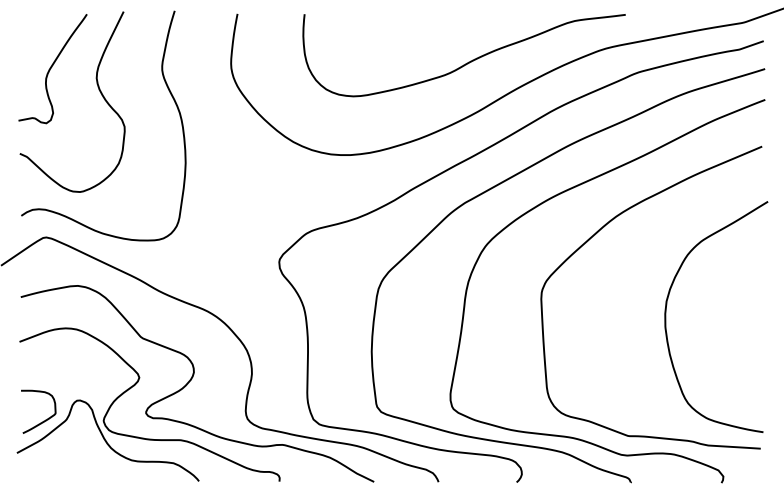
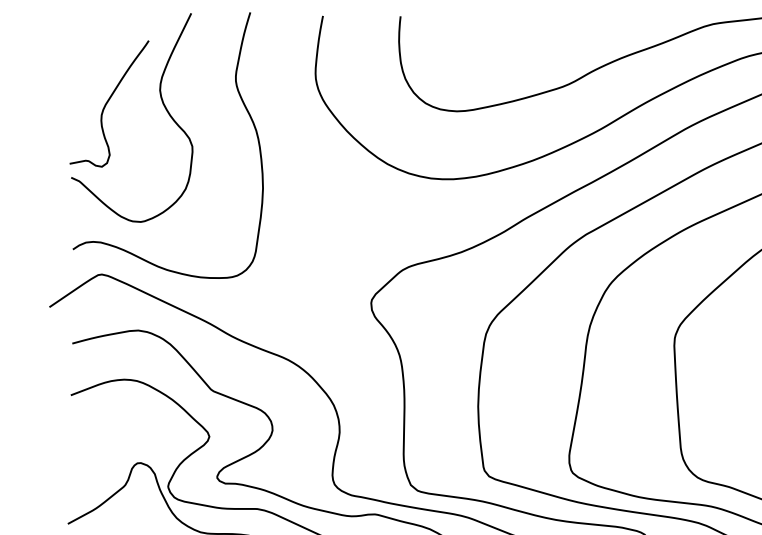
curve: (51, 68) -> (107, 103), moved
curve: (43, 420) -> (98, 486), removed

